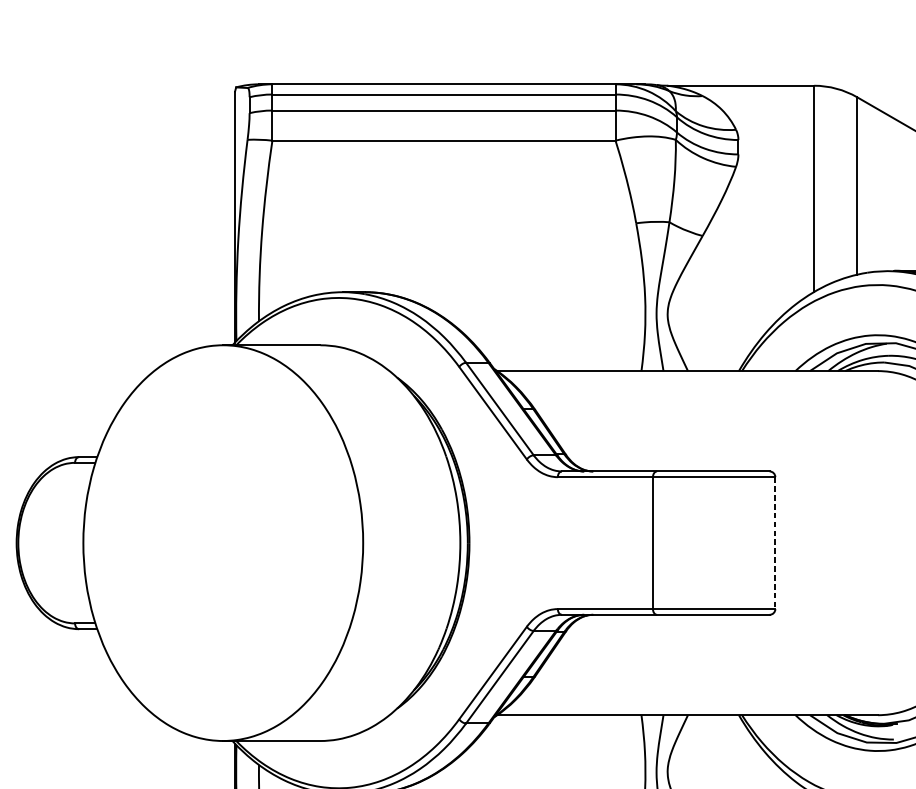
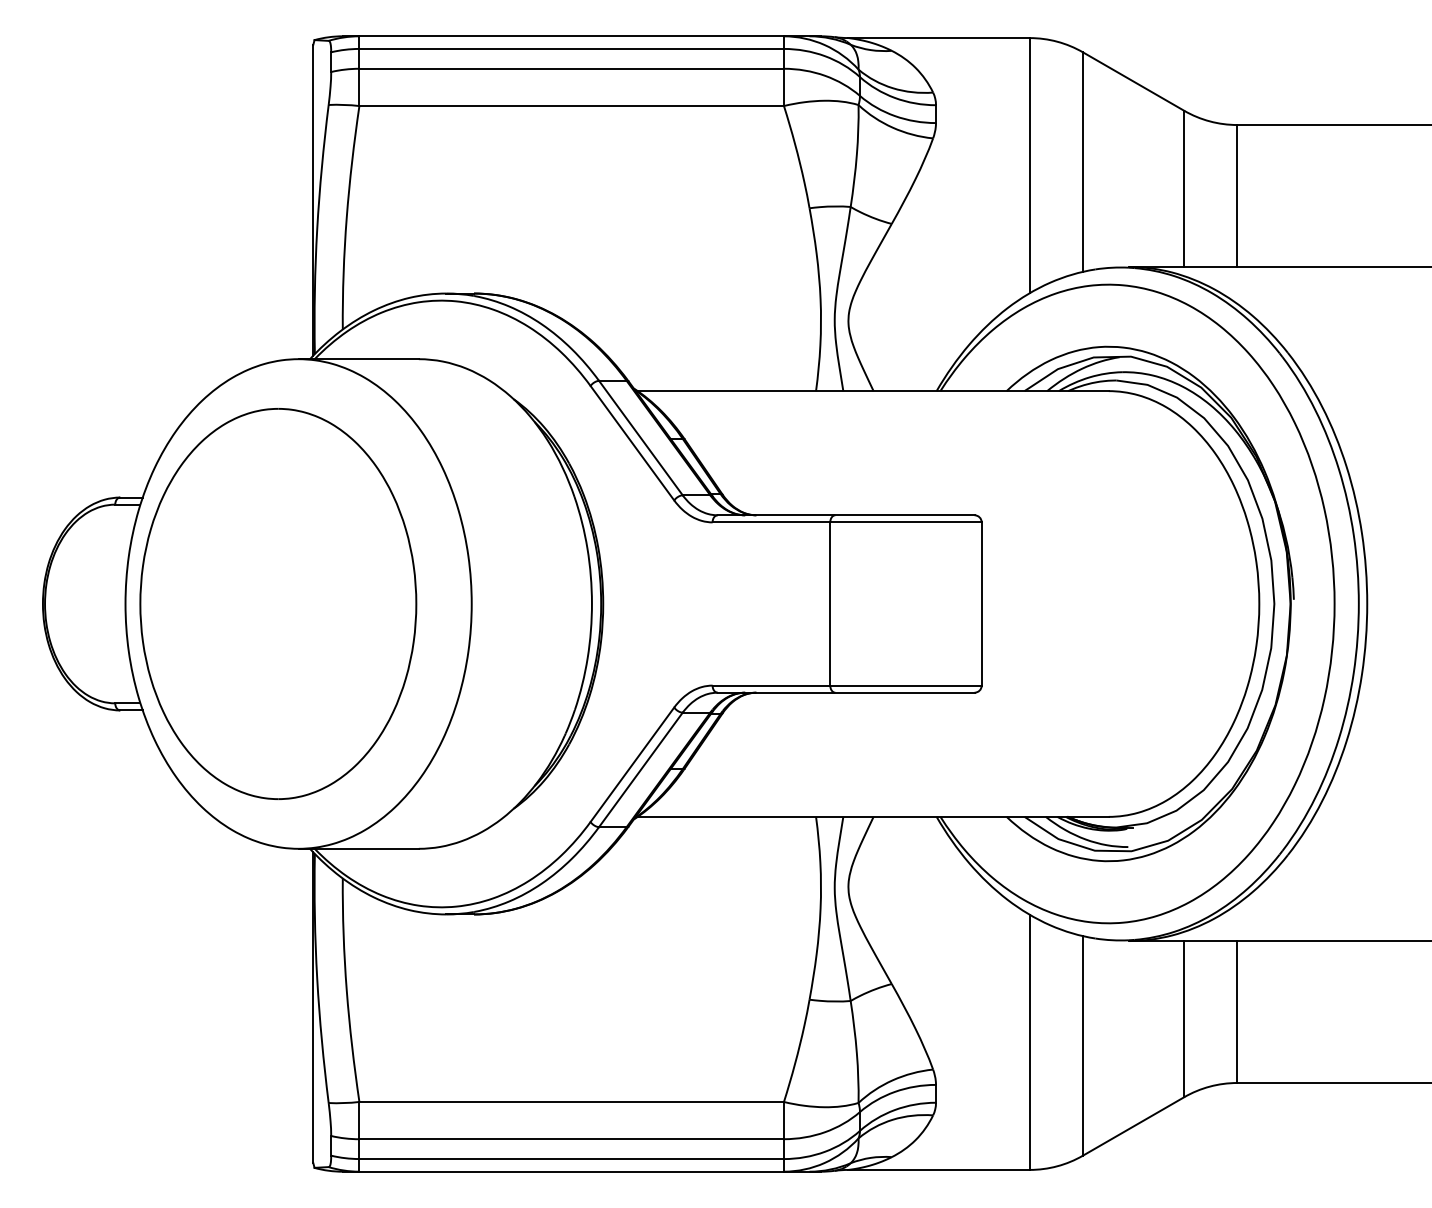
part: (207, 542) -> (278, 603), added
line: (775, 543) -> (981, 604), dashed -> solid

